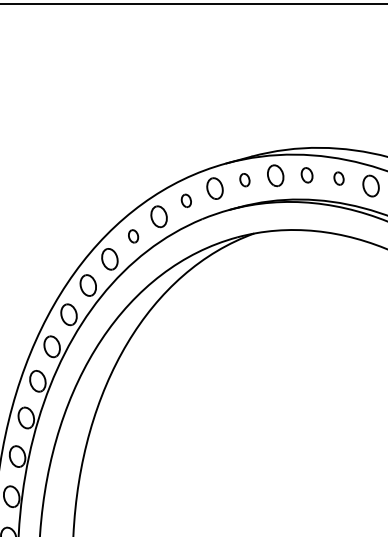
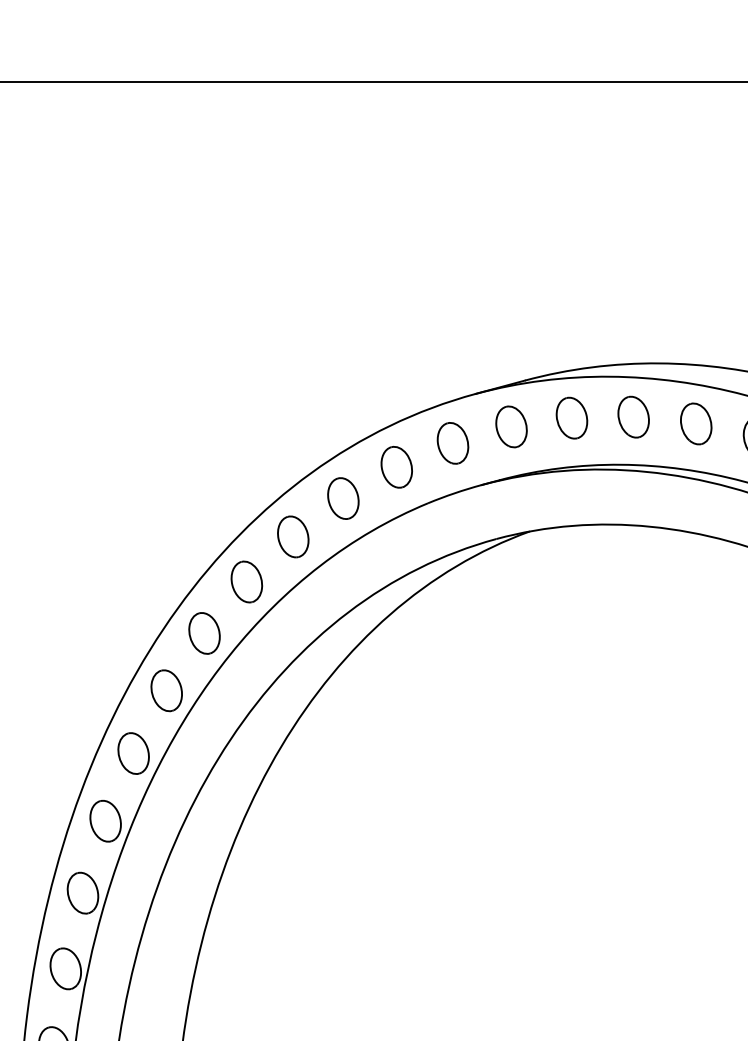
part: (306, 175) -> (632, 417), size x1.43
part: (338, 178) -> (695, 423), size x1.67
part: (244, 179) -> (510, 425), size x1.67
part: (186, 200) -> (397, 466), size x1.67
part: (133, 236) -> (293, 537), size x1.67

